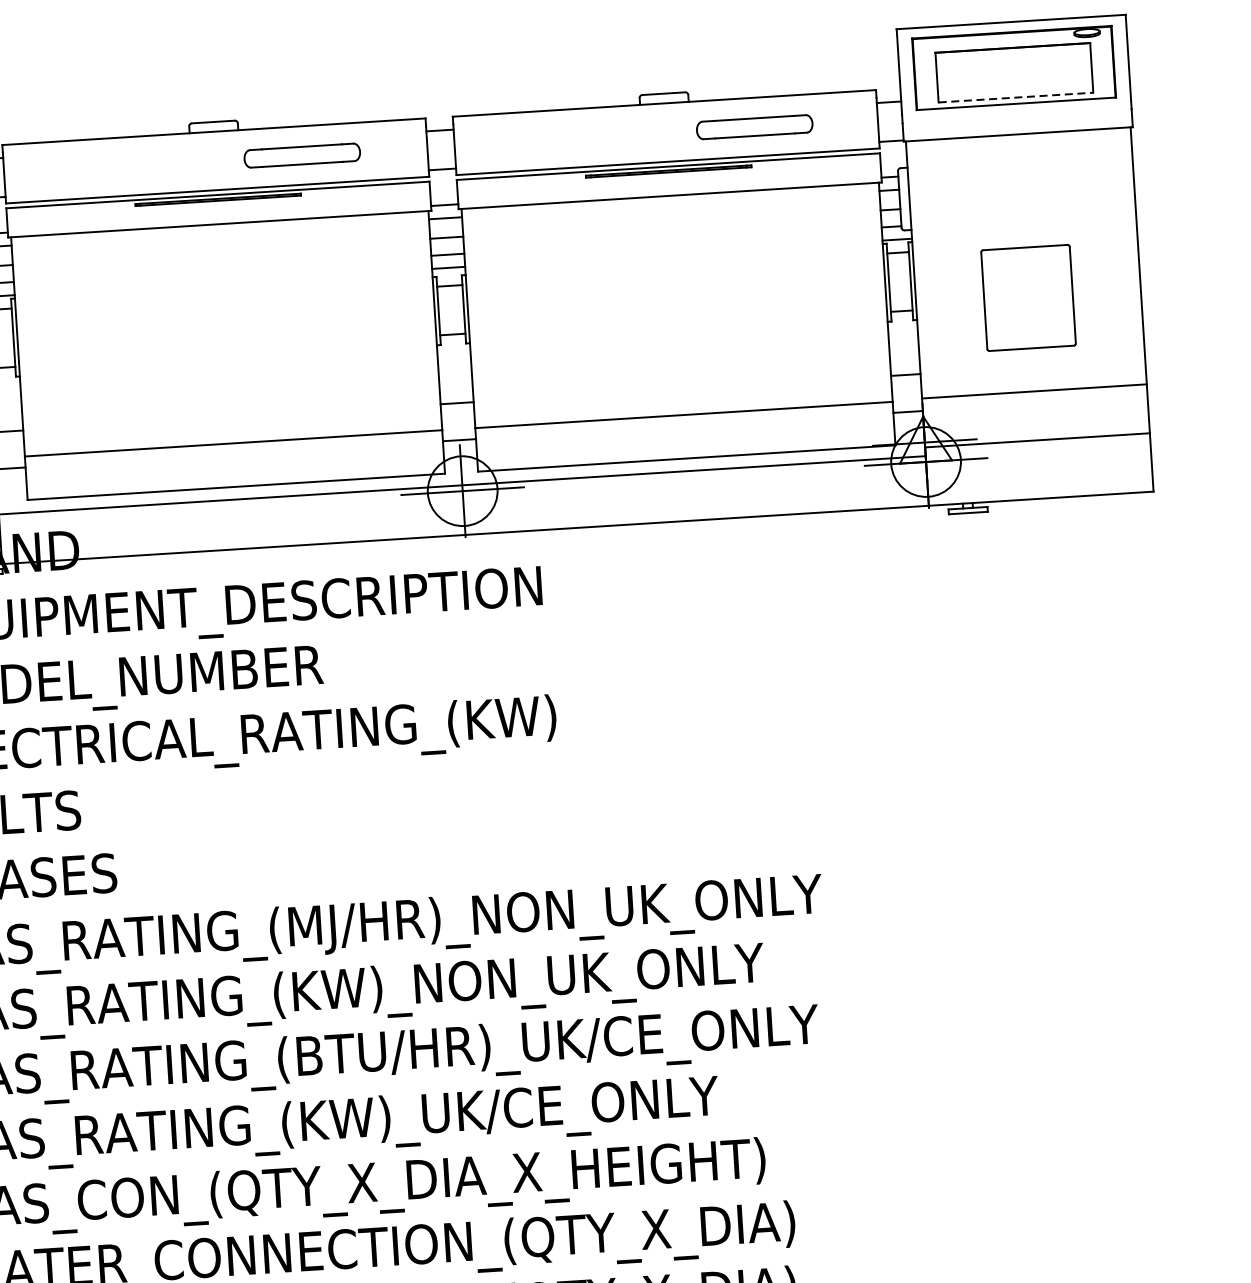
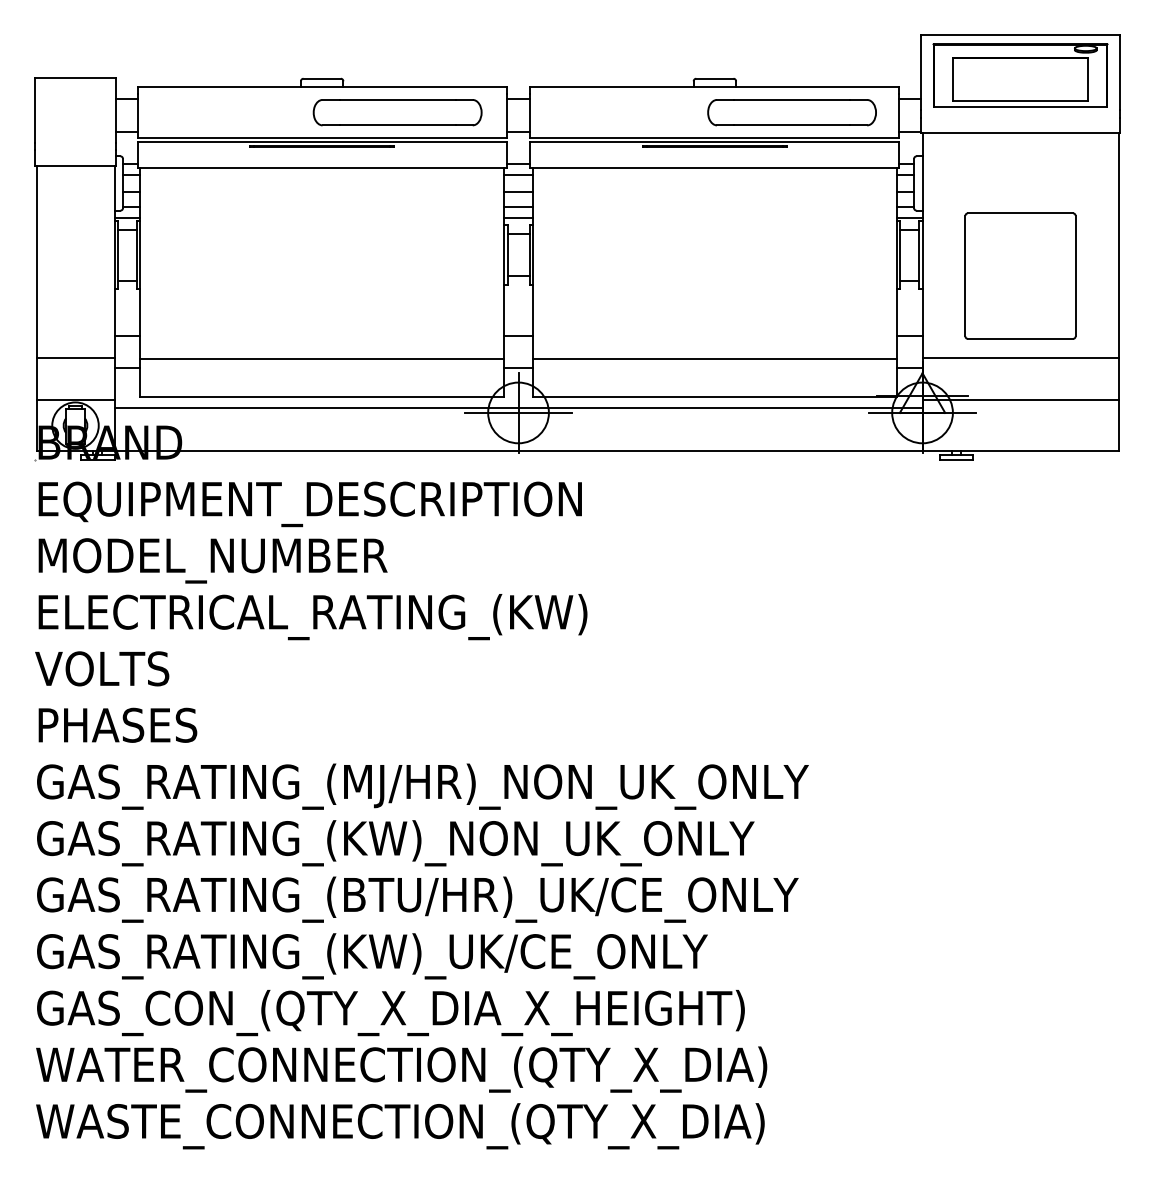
line: (1017, 97) -> (1021, 101), dashed -> solid
part: (754, 126) -> (791, 112), size x1.67
part: (302, 155) -> (397, 112), size x1.67
part: (1028, 297) -> (1020, 275), size x1.43

